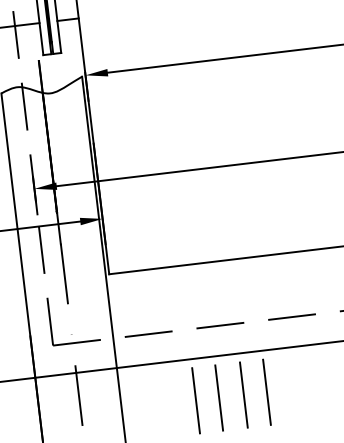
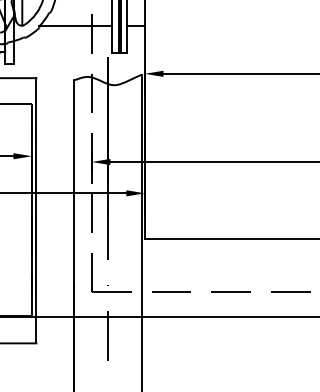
line: (266, 392) -> (262, 351), removed
line: (243, 394) -> (243, 351), removed
line: (219, 397) -> (223, 351), removed
line: (195, 400) -> (203, 351), removed

